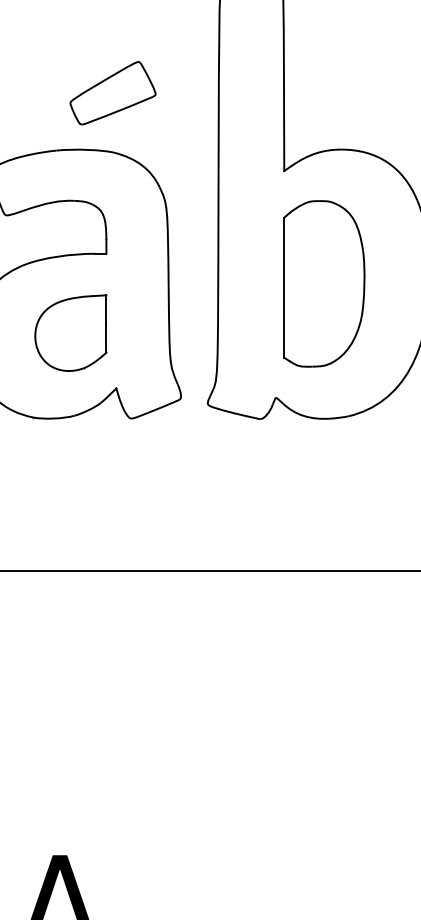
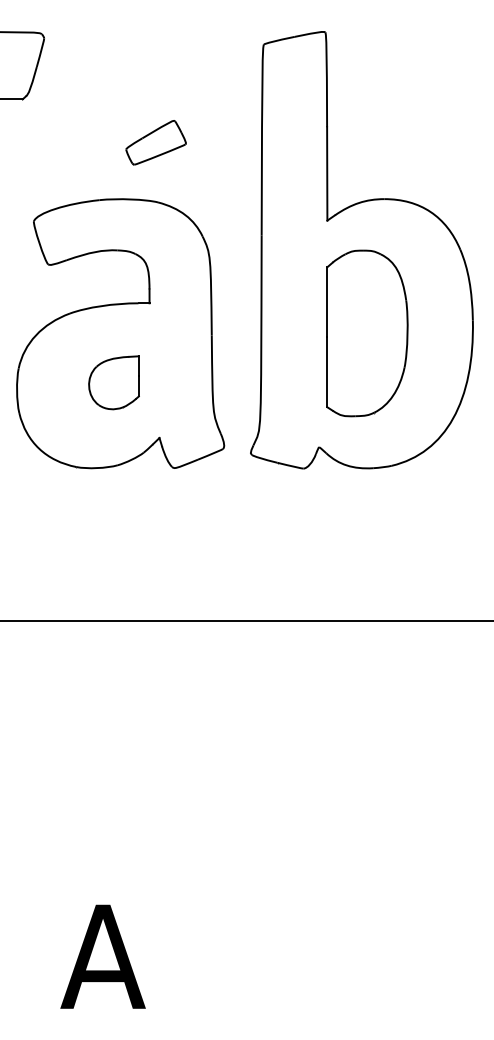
part: (112, 92) -> (155, 142), size x0.7
part: (70, 332) -> (113, 382), size x0.7

